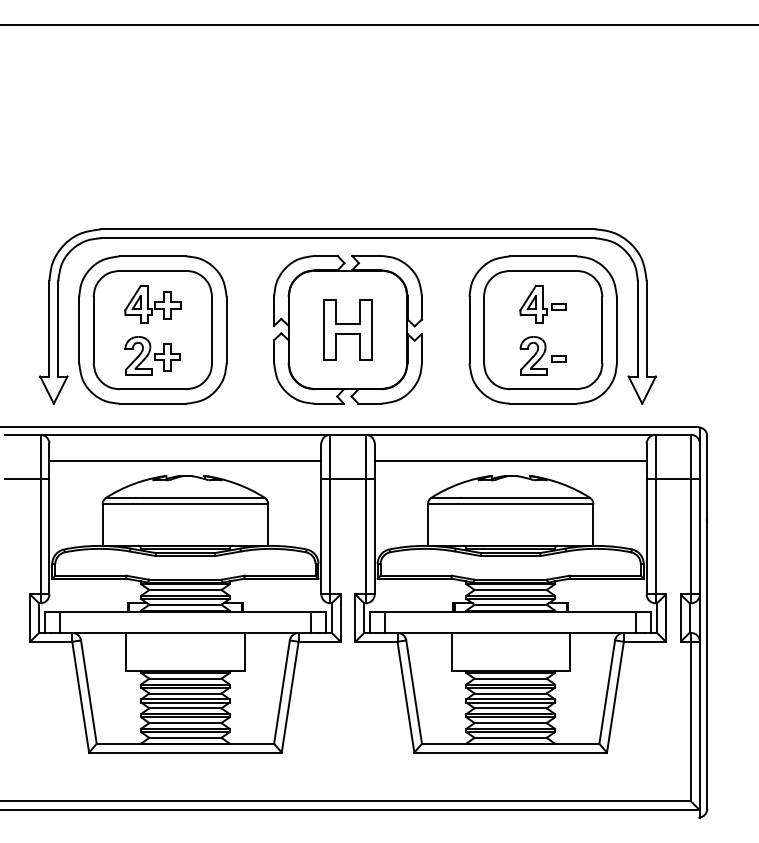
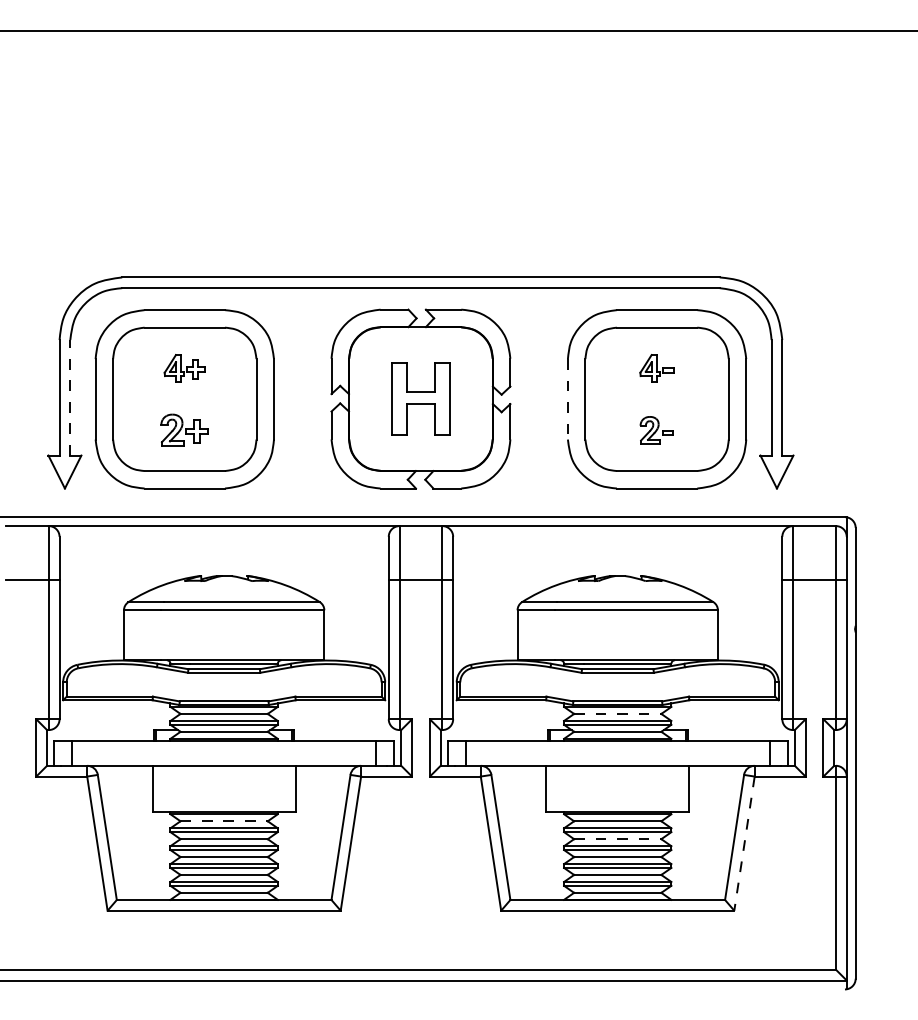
part: (152, 304) -> (184, 368), size x0.6
part: (542, 304) -> (656, 368), size x0.6
line: (58, 328) -> (70, 397), solid -> dashed
line: (469, 330) -> (567, 399), solid -> dashed
part: (152, 355) -> (184, 430), size x0.7
part: (542, 355) -> (656, 430), size x0.6
line: (185, 461) -> (224, 558), removed
line: (510, 461) -> (617, 558), removed
line: (511, 590) -> (618, 714), solid -> dashed
line: (185, 678) -> (224, 820), solid -> dashed
line: (511, 693) -> (618, 839), solid -> dashed
line: (615, 697) -> (744, 843), solid -> dashed

